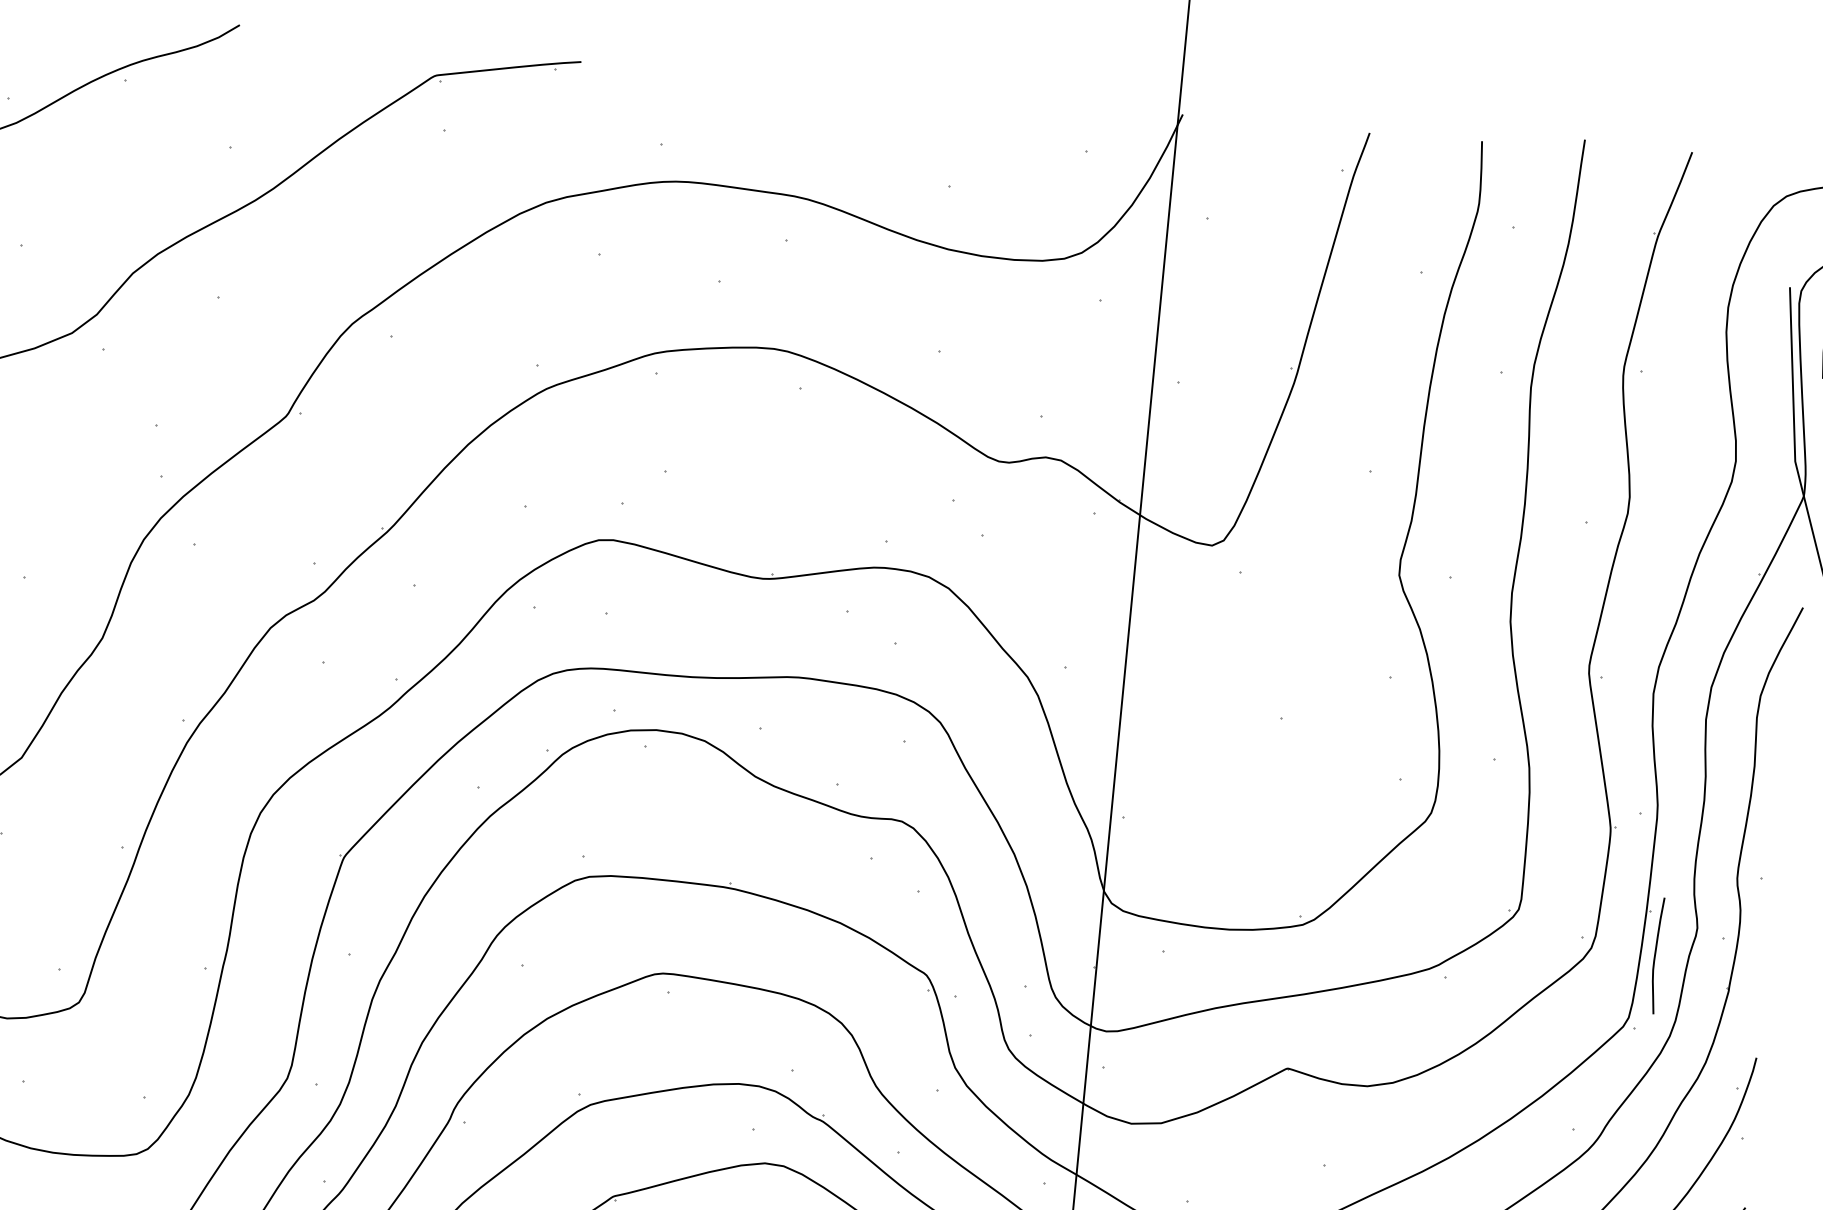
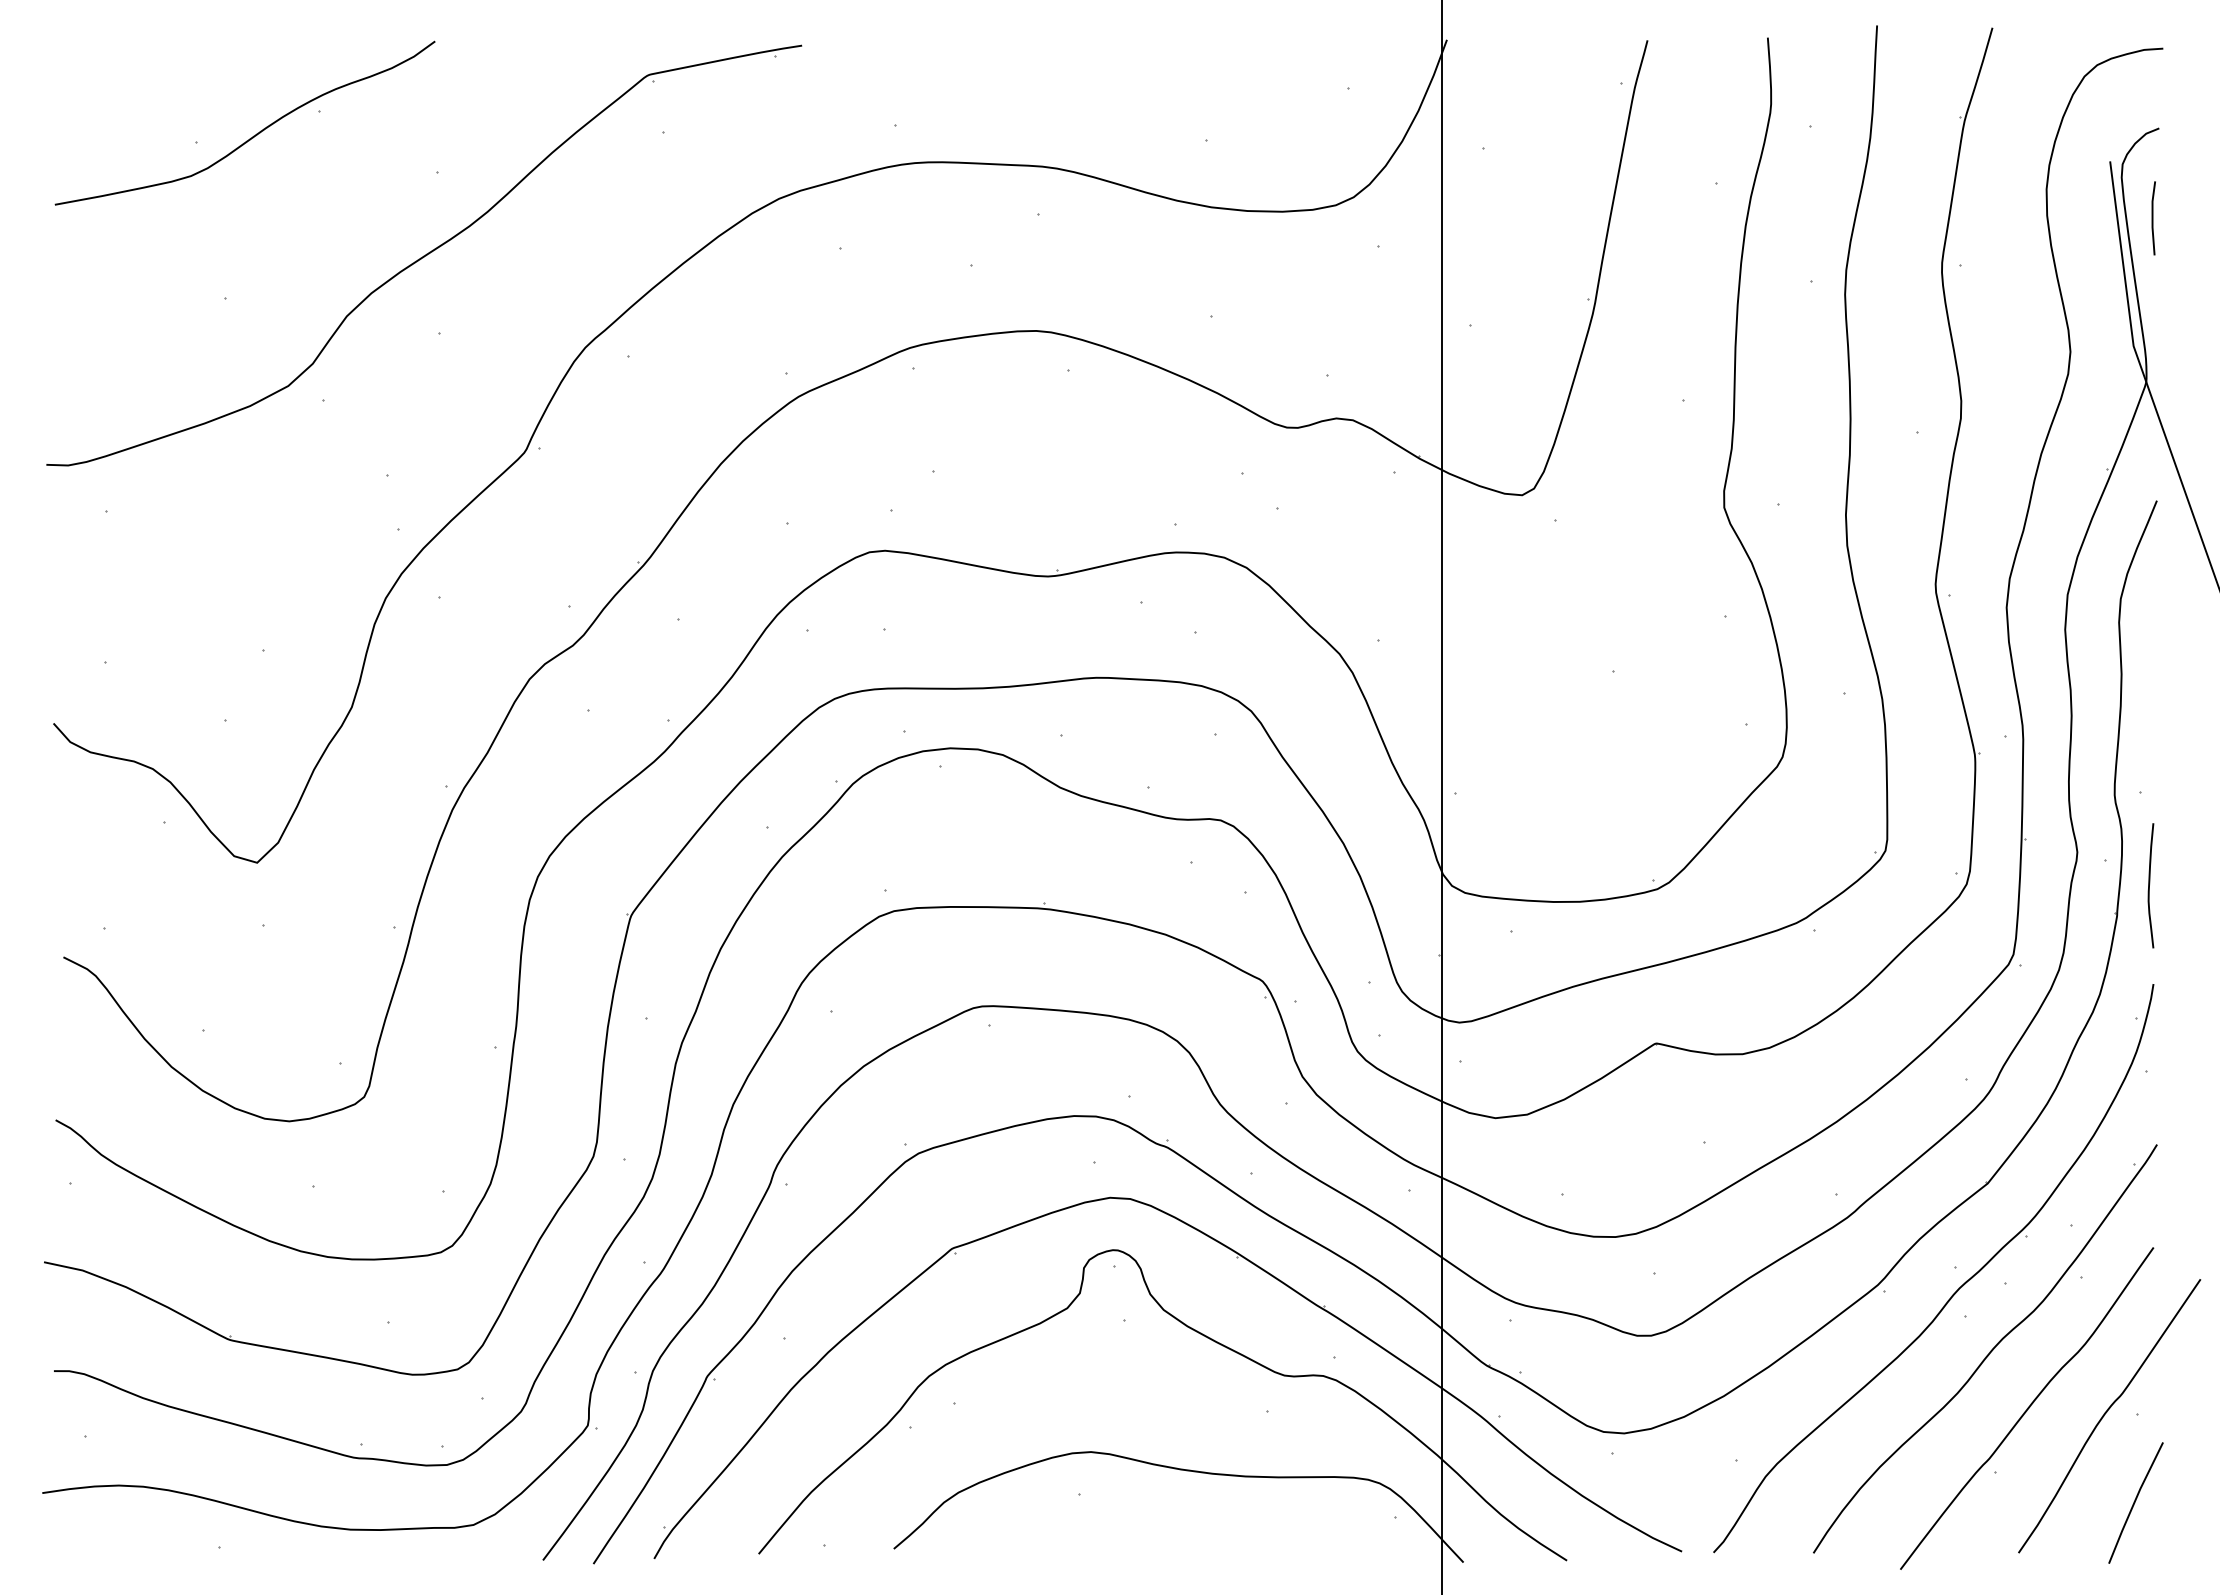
curve: (1655, 955) -> (2149, 885), moved

